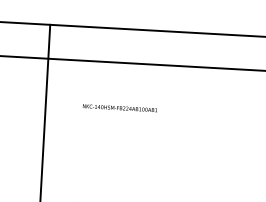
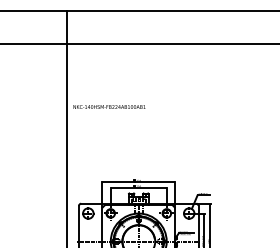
text: (120, 107) -> (109, 106), moved

